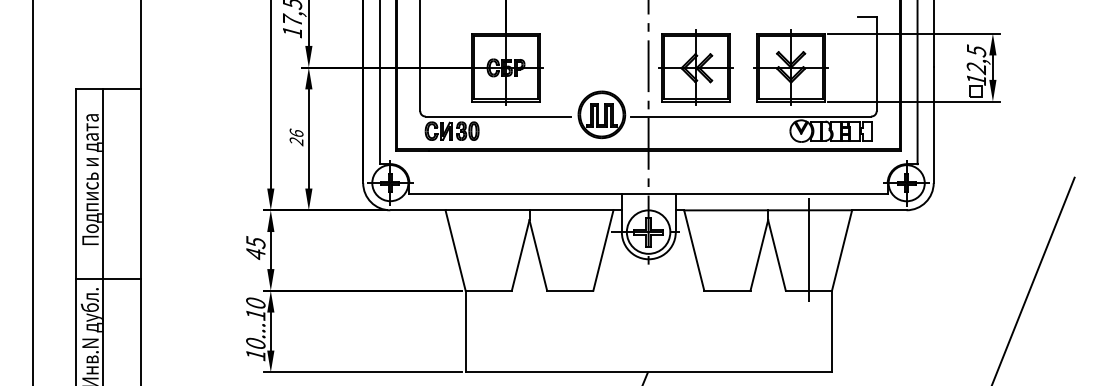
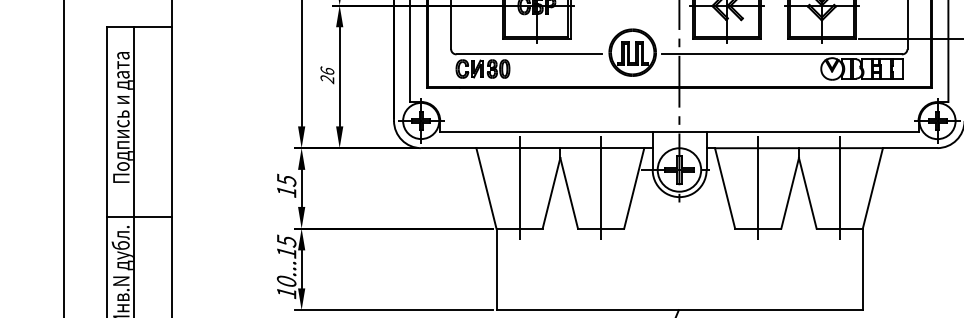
line: (488, 249) -> (519, 187), added
line: (570, 249) -> (601, 187), added
line: (727, 249) -> (758, 187), added
text: (255, 253) -> (286, 191), 45 -> 15
text: (255, 302) -> (286, 240), 10...10 -> 10...15

